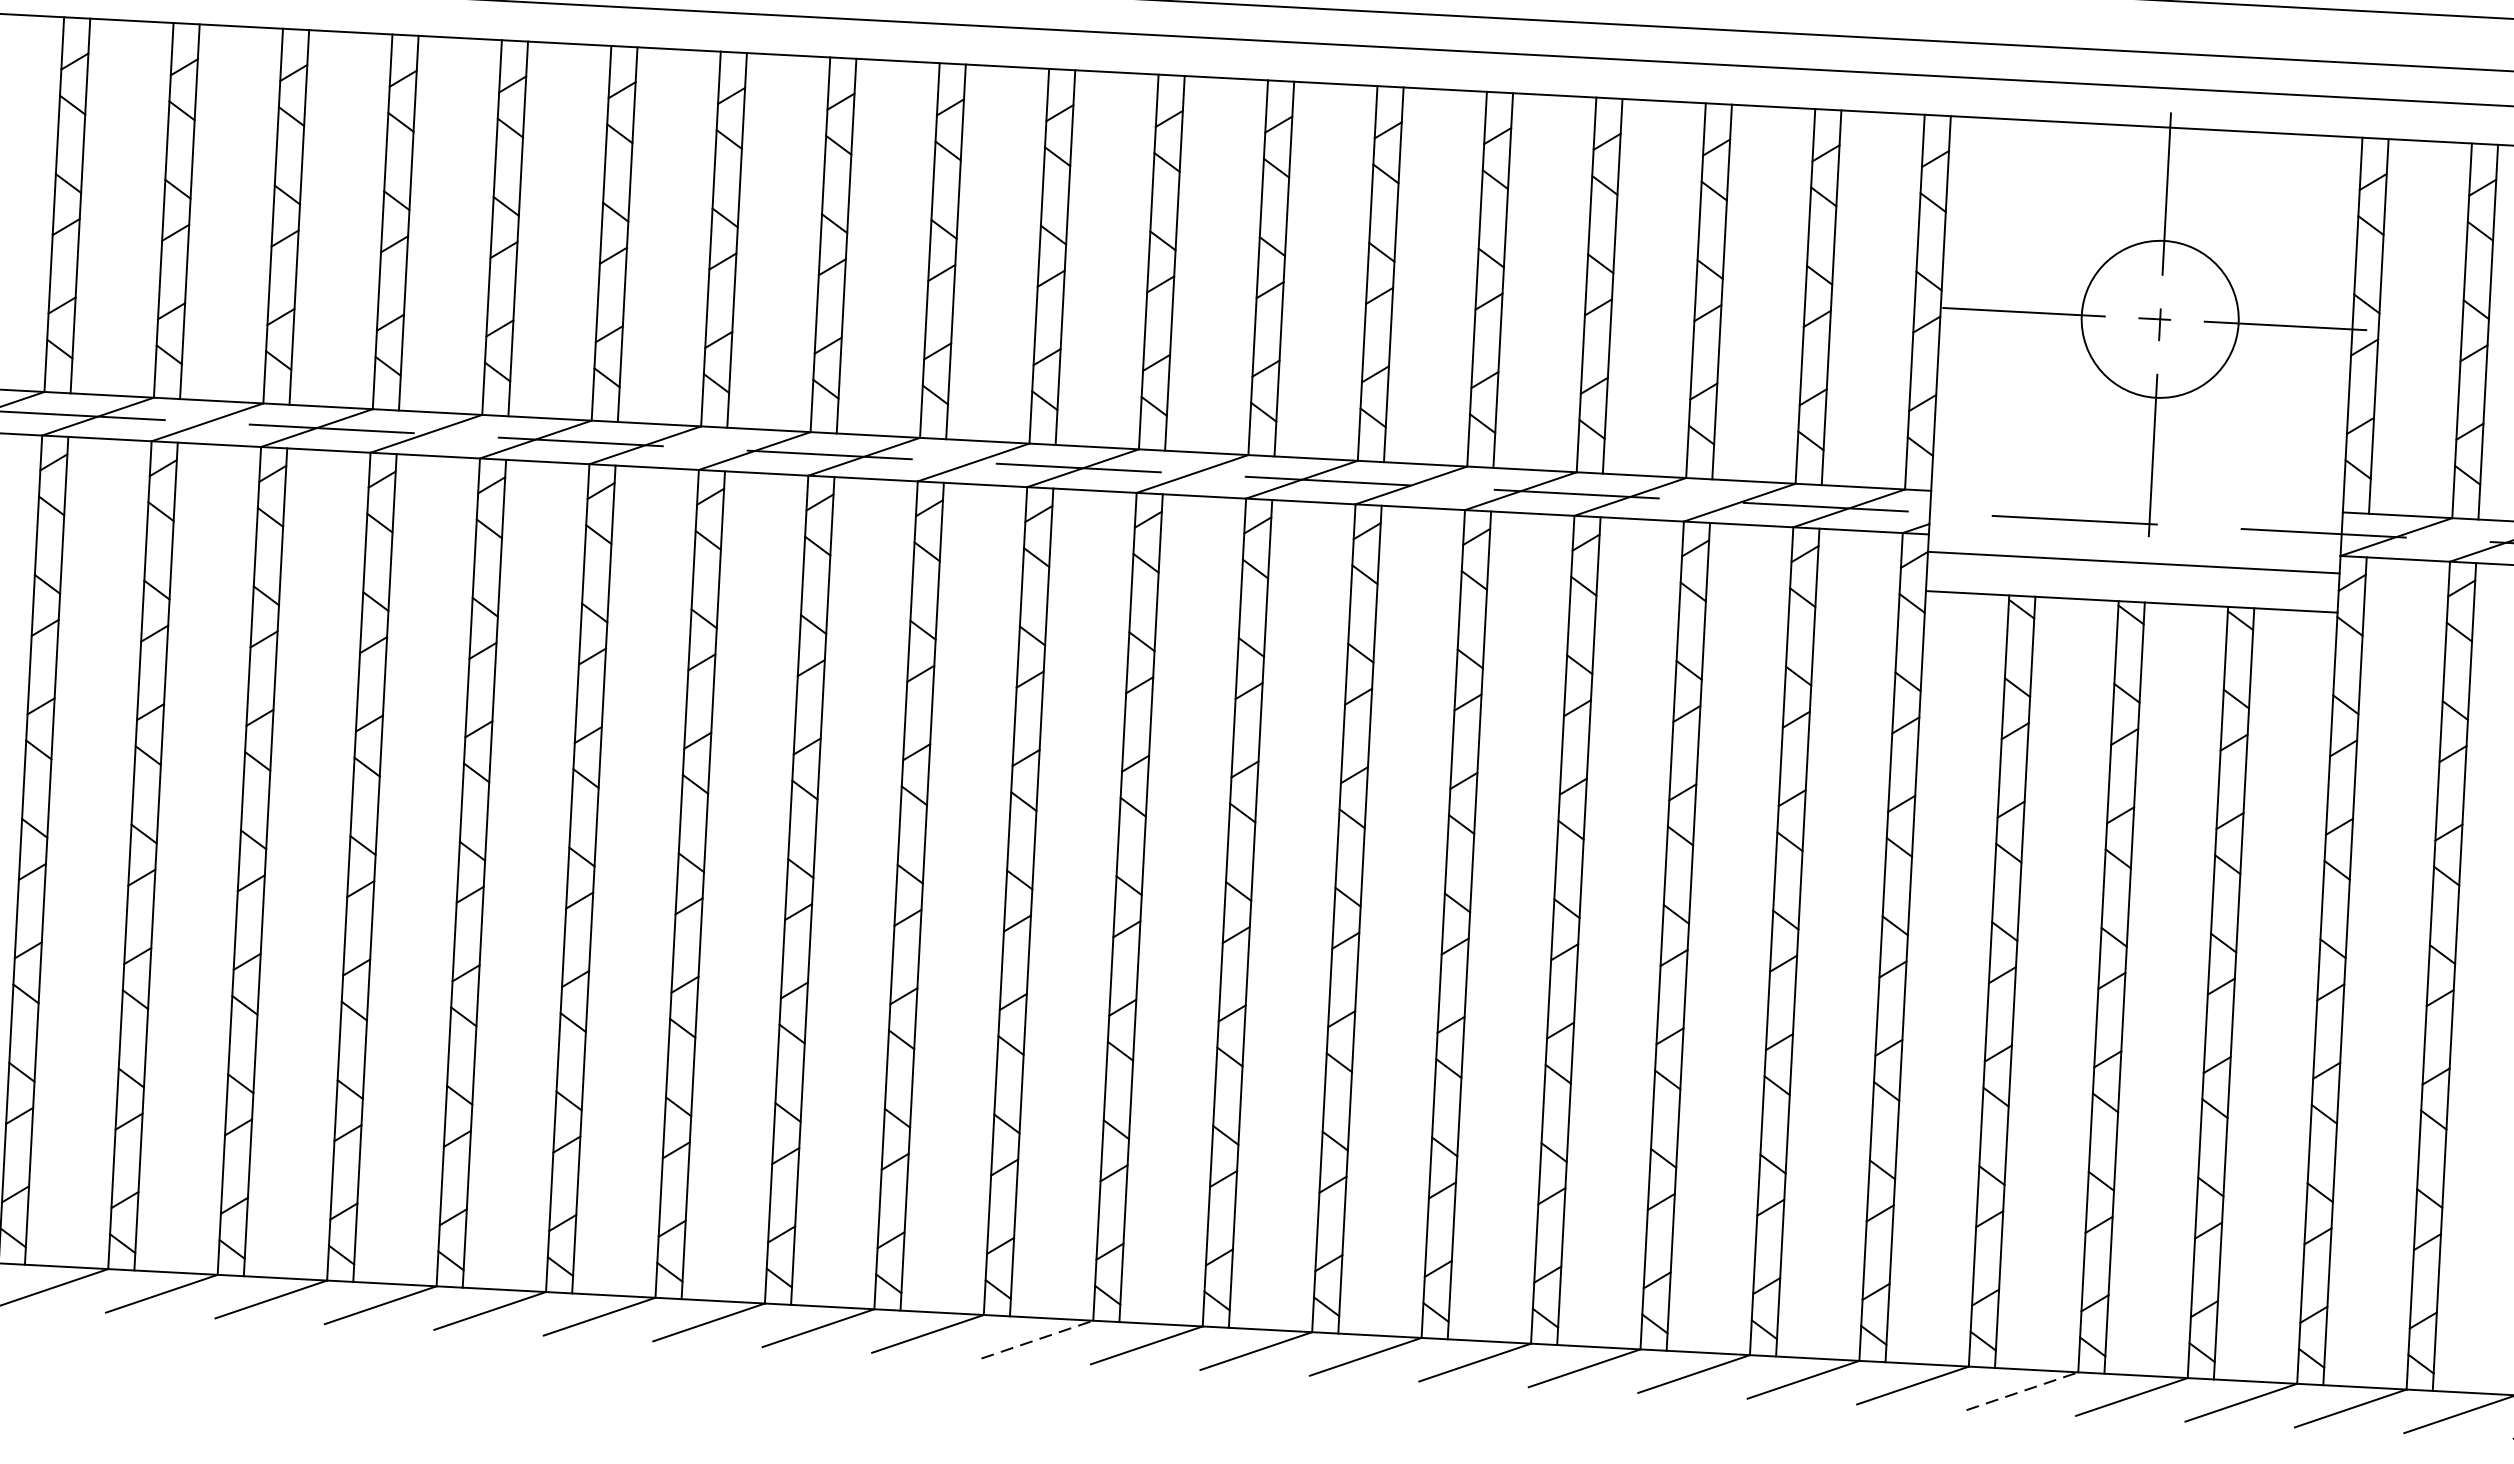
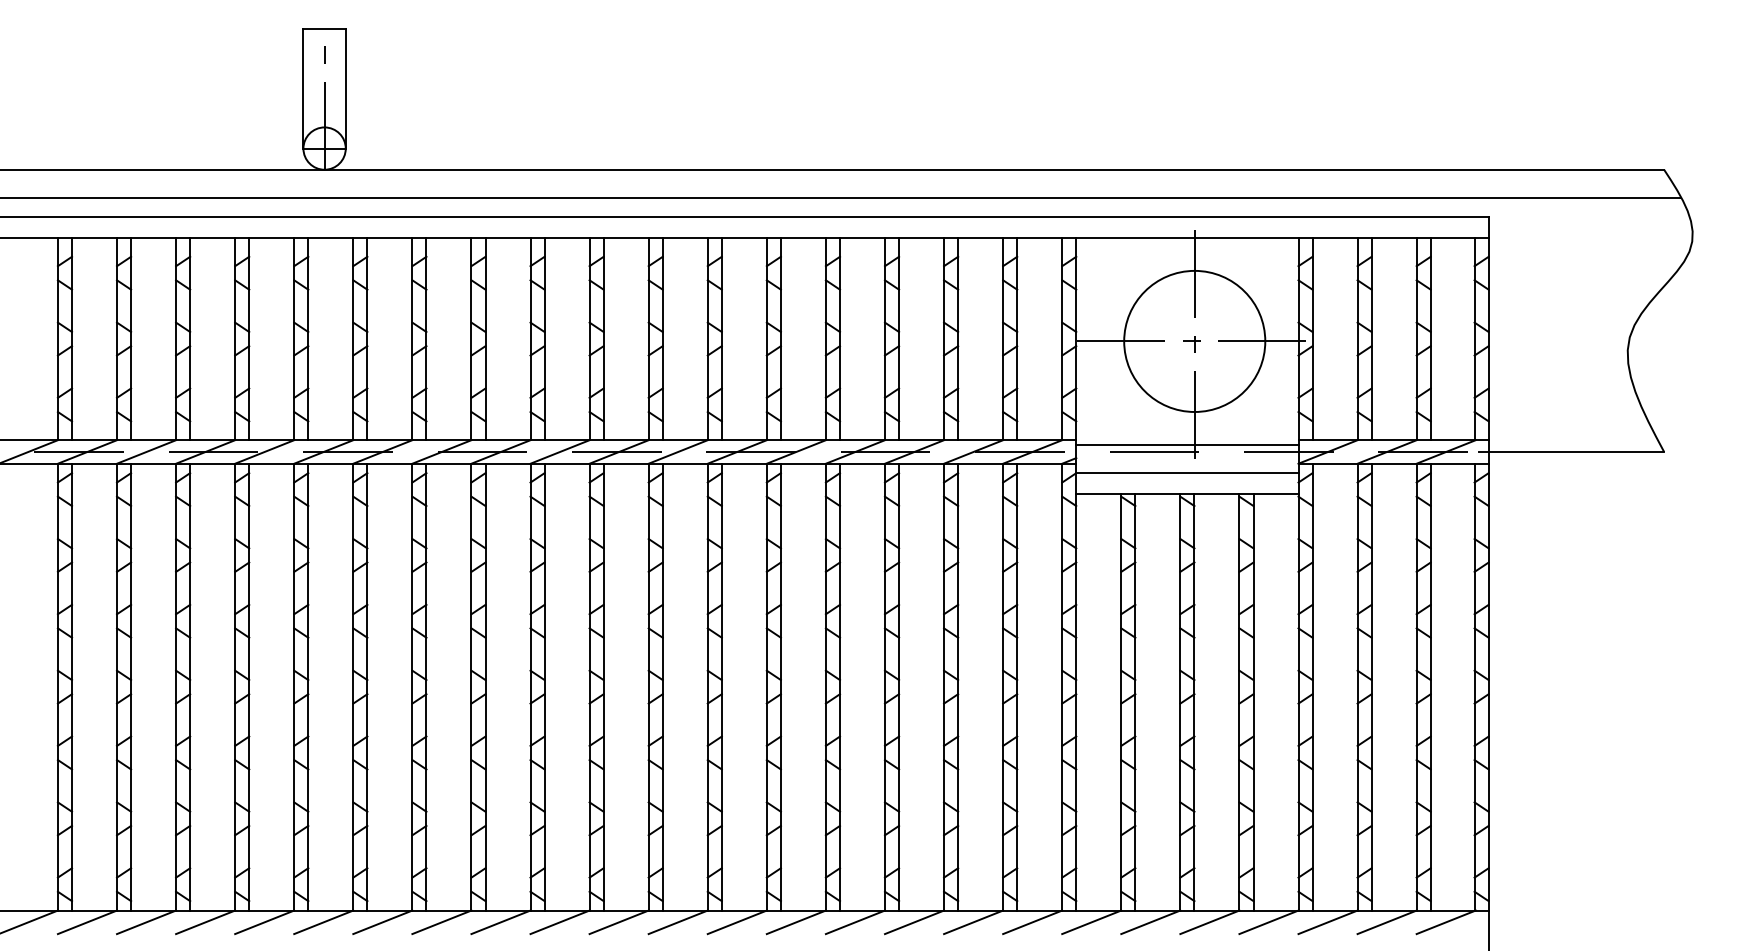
circle: (2159, 319) -> (1194, 341), size x1.67
line: (2136, 509) -> (1187, 444), added
line: (1038, 1340) -> (619, 922), dashed -> solid
line: (2021, 1391) -> (1150, 922), dashed -> solid

